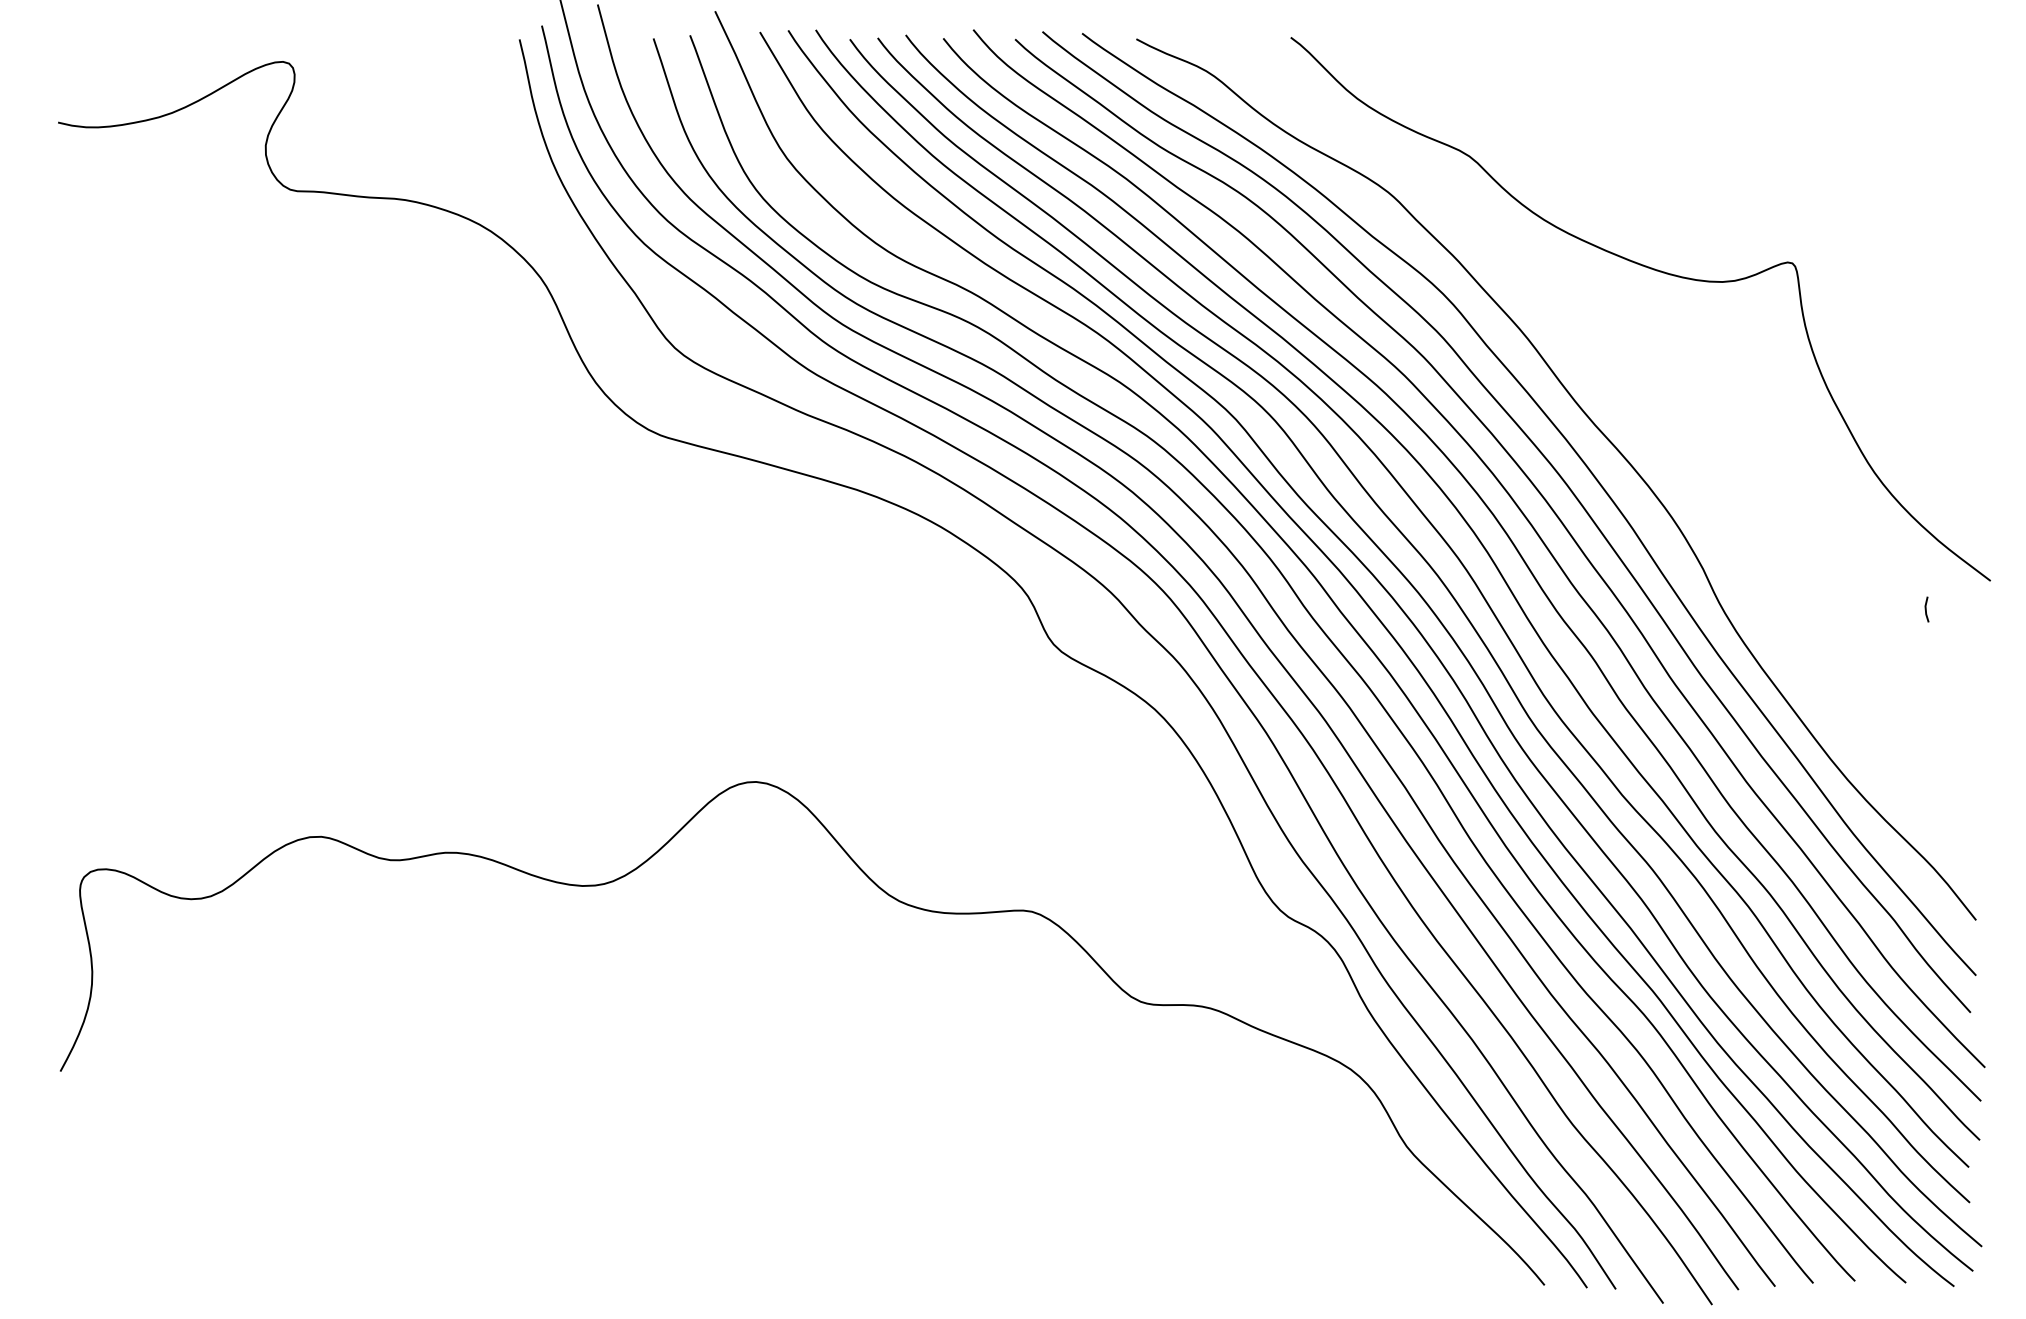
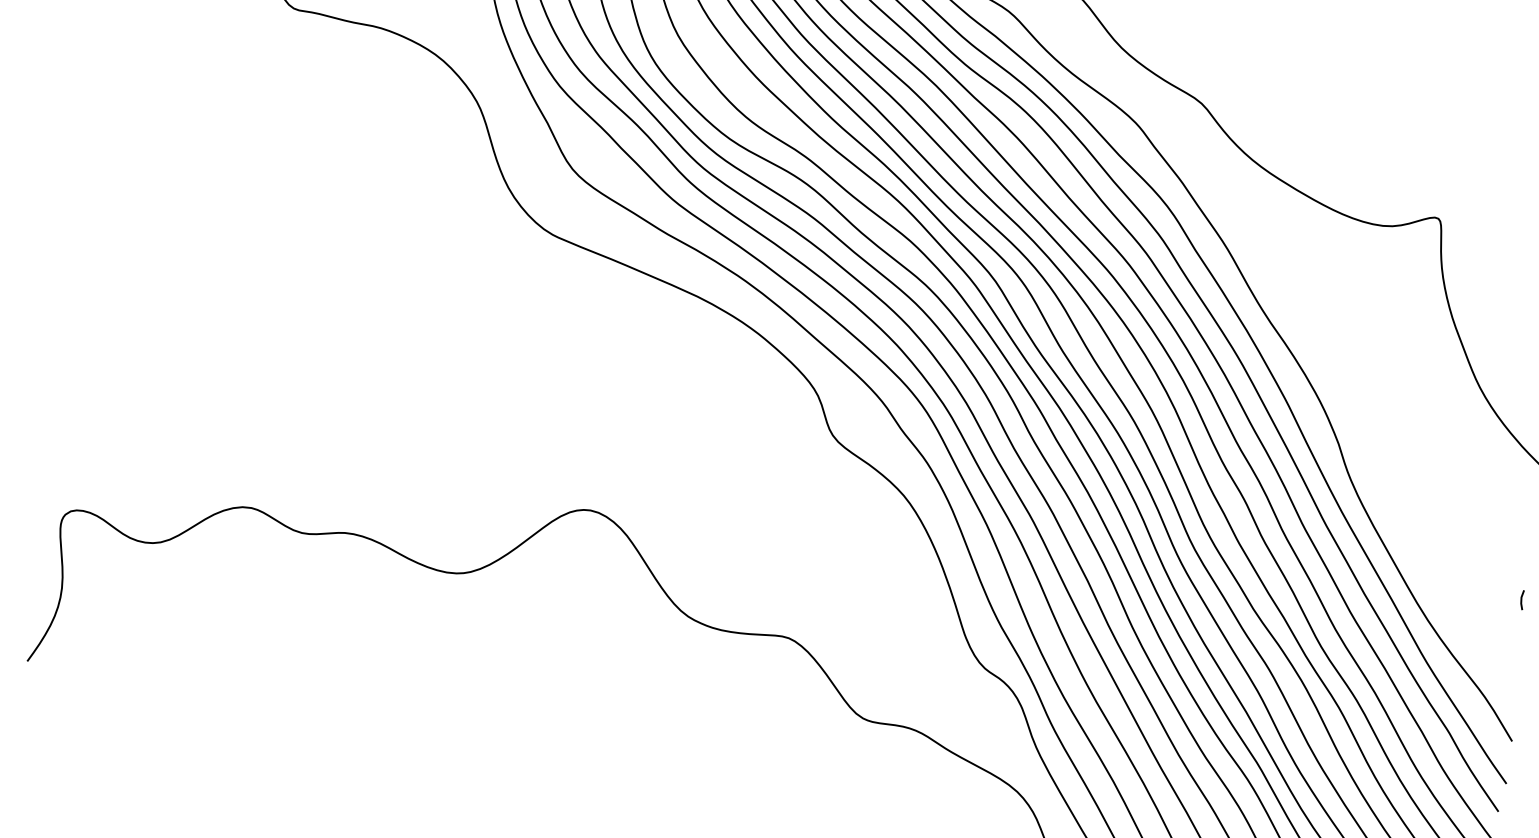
line: (1926, 609) -> (1521, 600), moved

